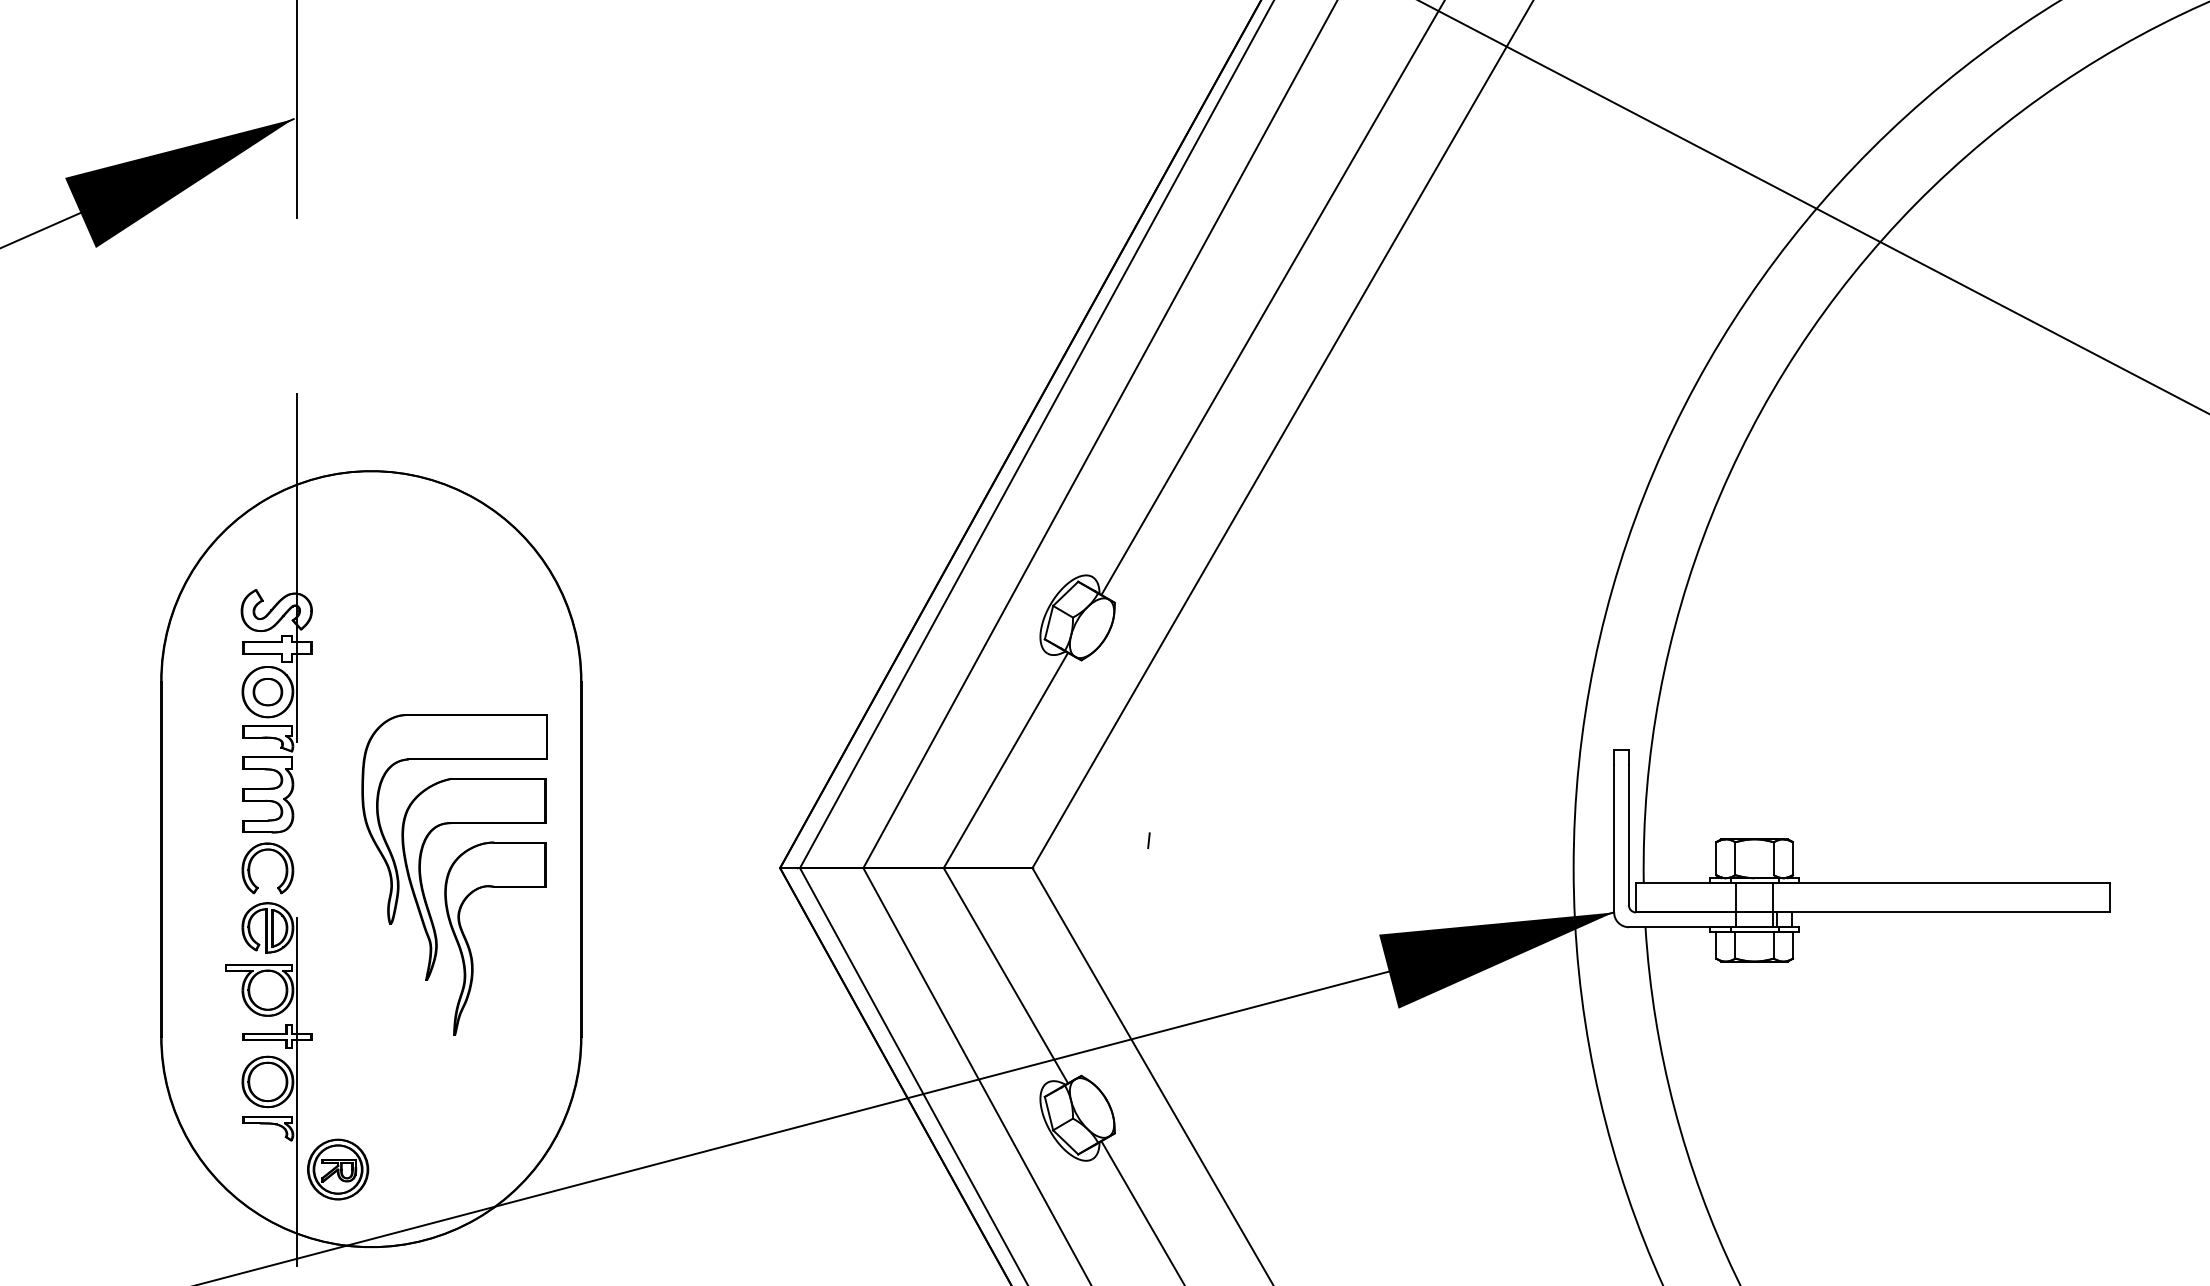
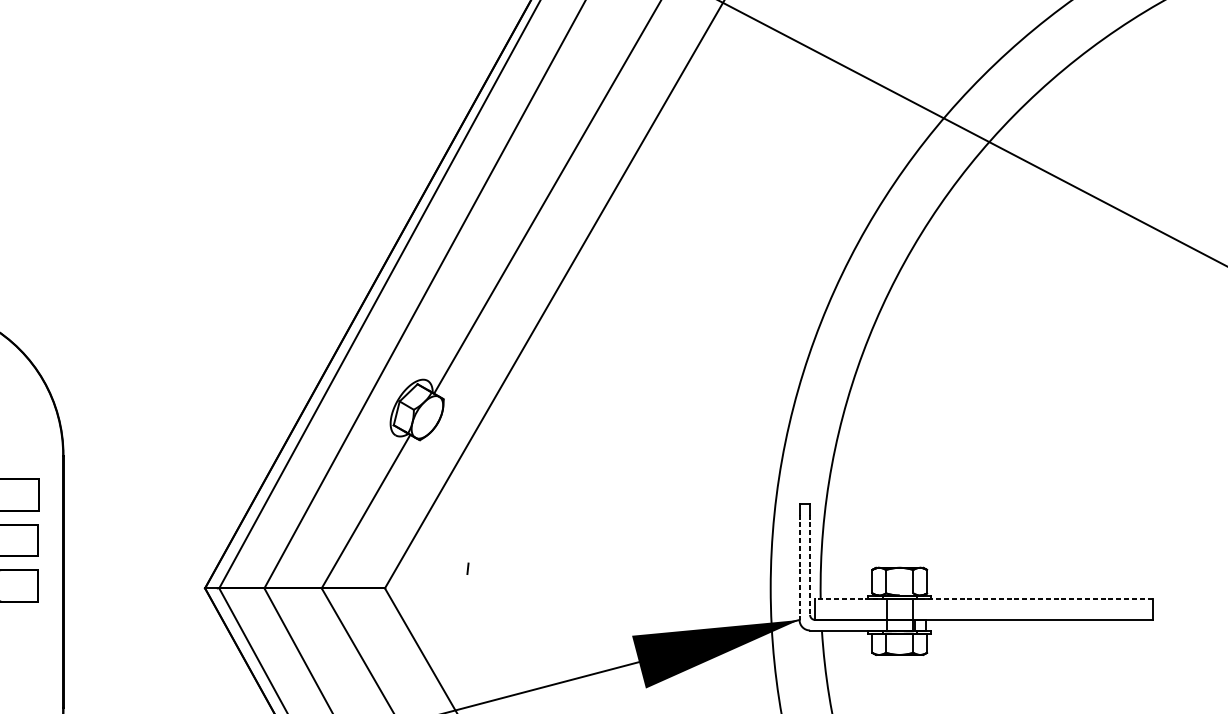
line: (1628, 835) -> (809, 565), solid -> dashed
line: (1614, 838) -> (799, 567), solid -> dashed
line: (1872, 882) -> (983, 598), solid -> dashed

